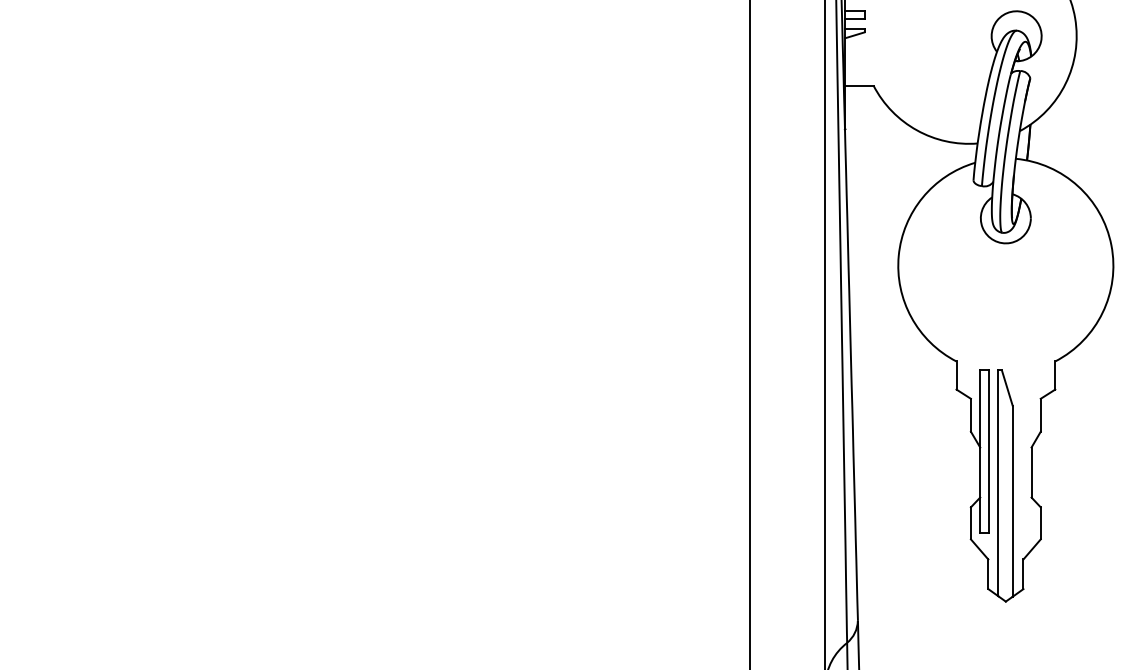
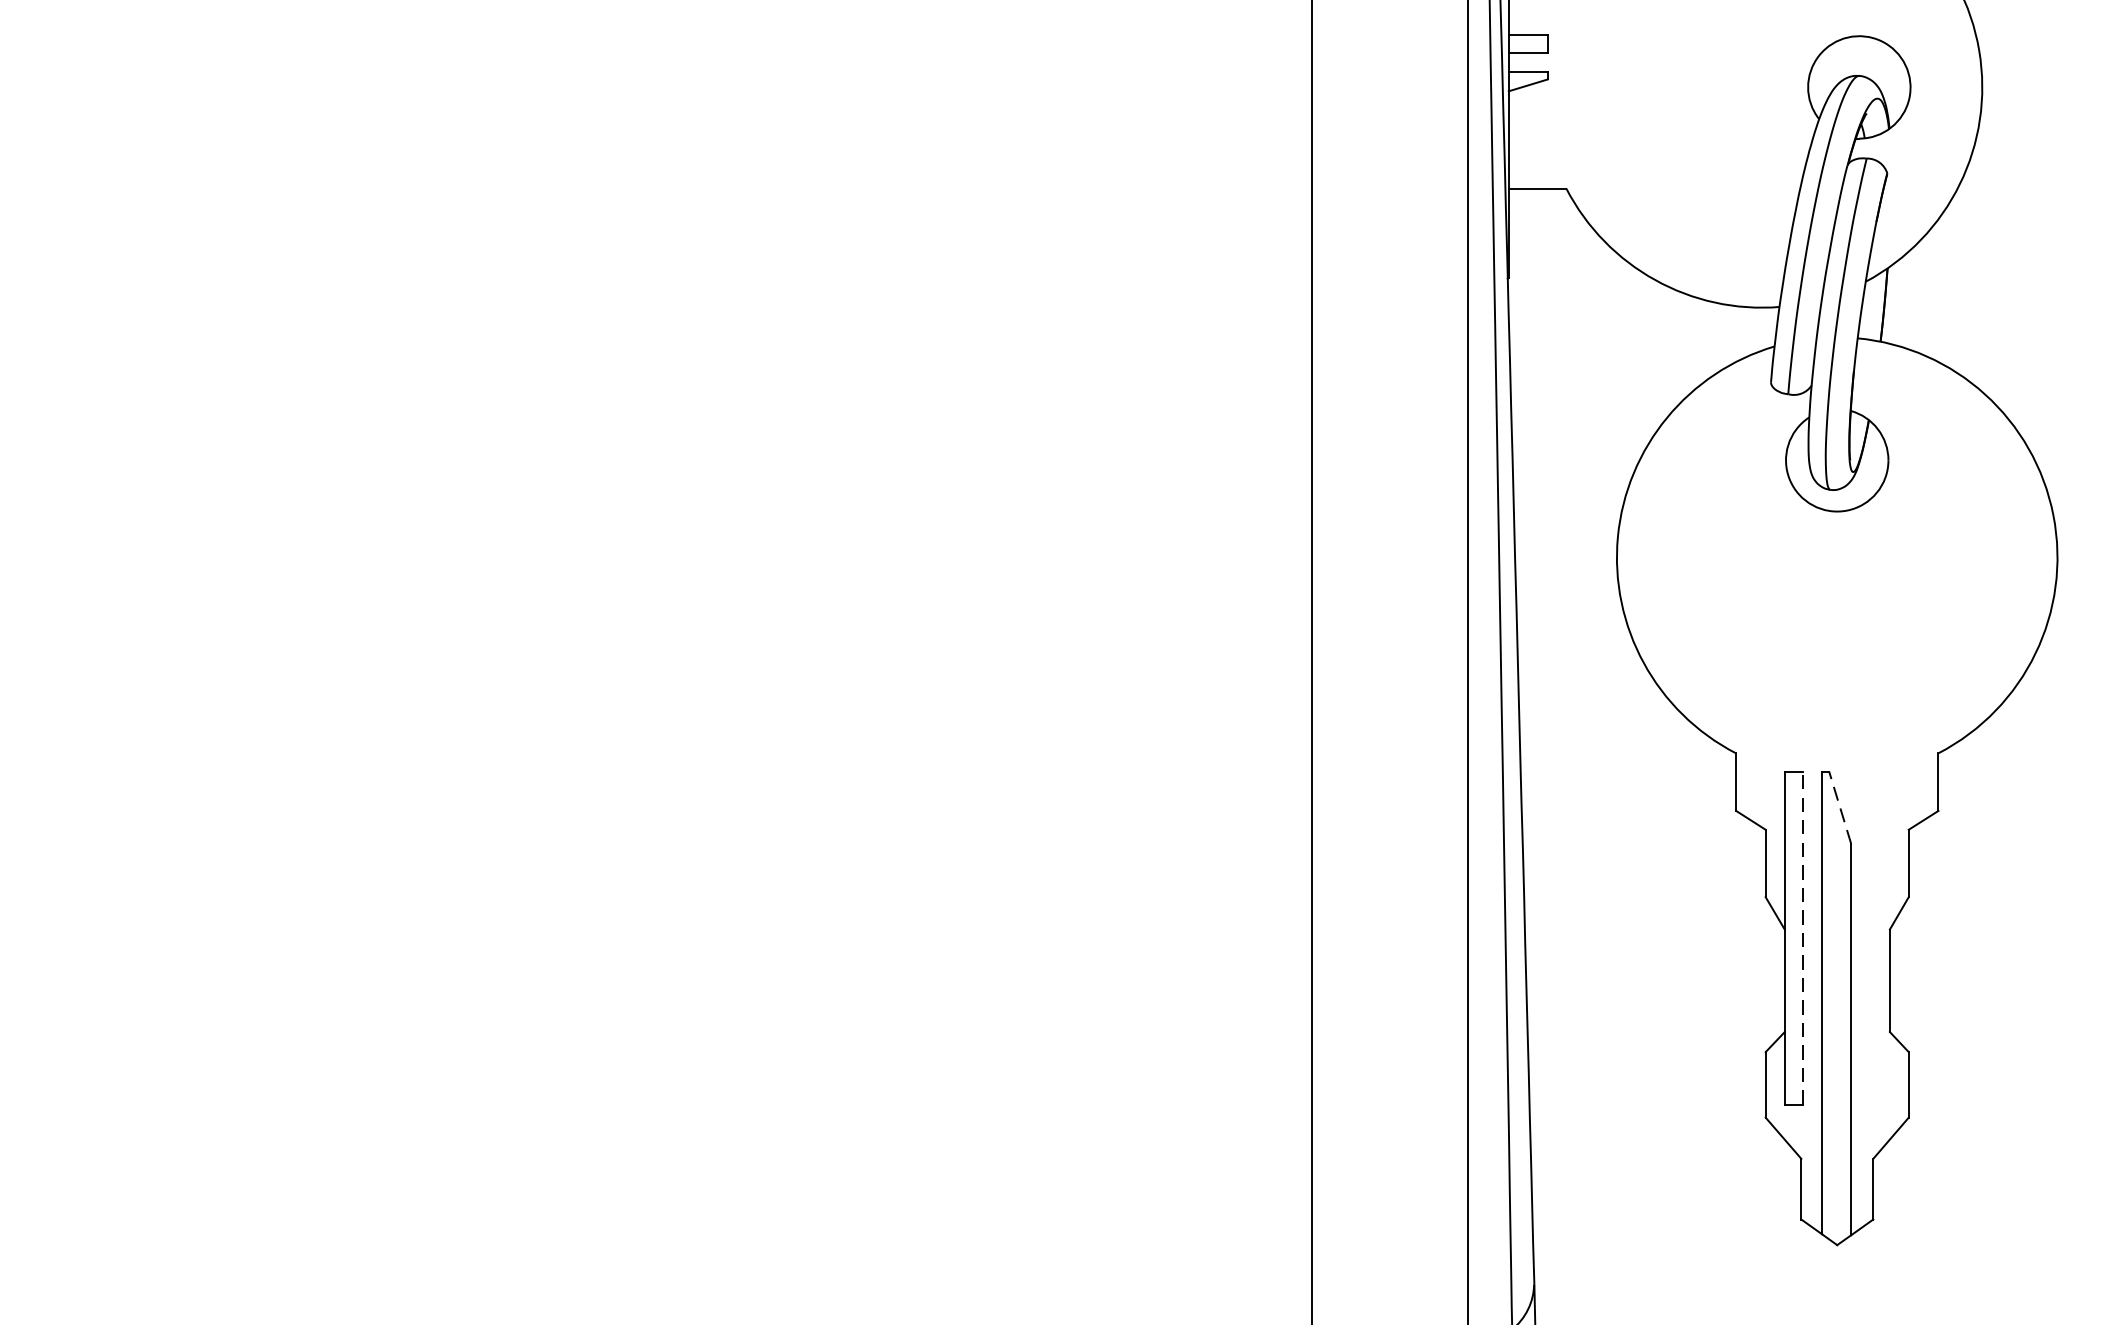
line: (1007, 387) -> (1840, 806), solid -> dashed
line: (988, 451) -> (1801, 937), solid -> dashed

